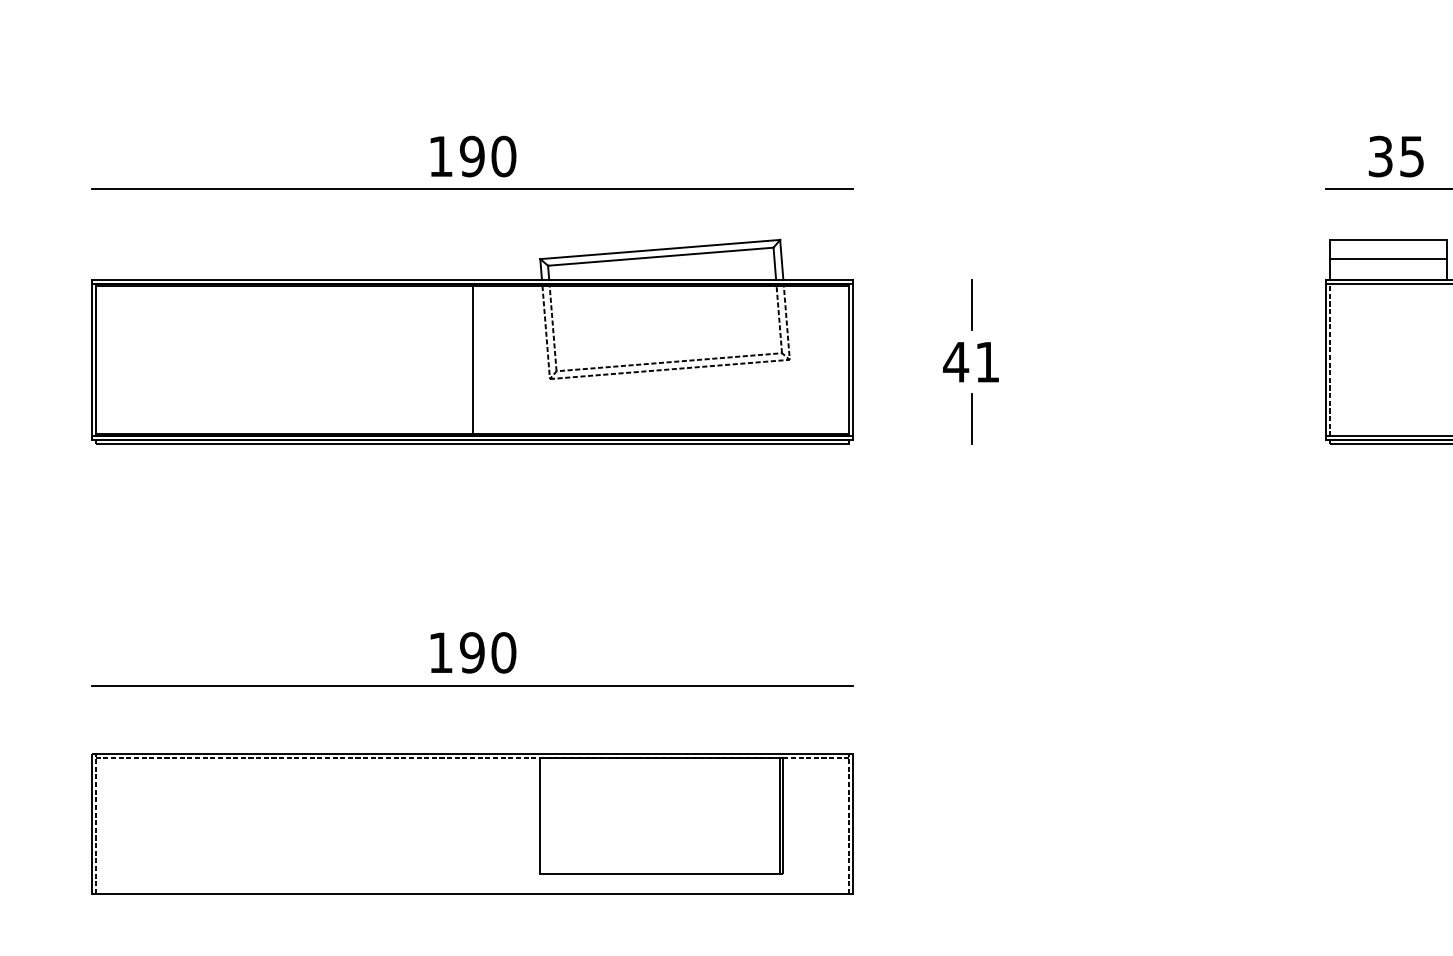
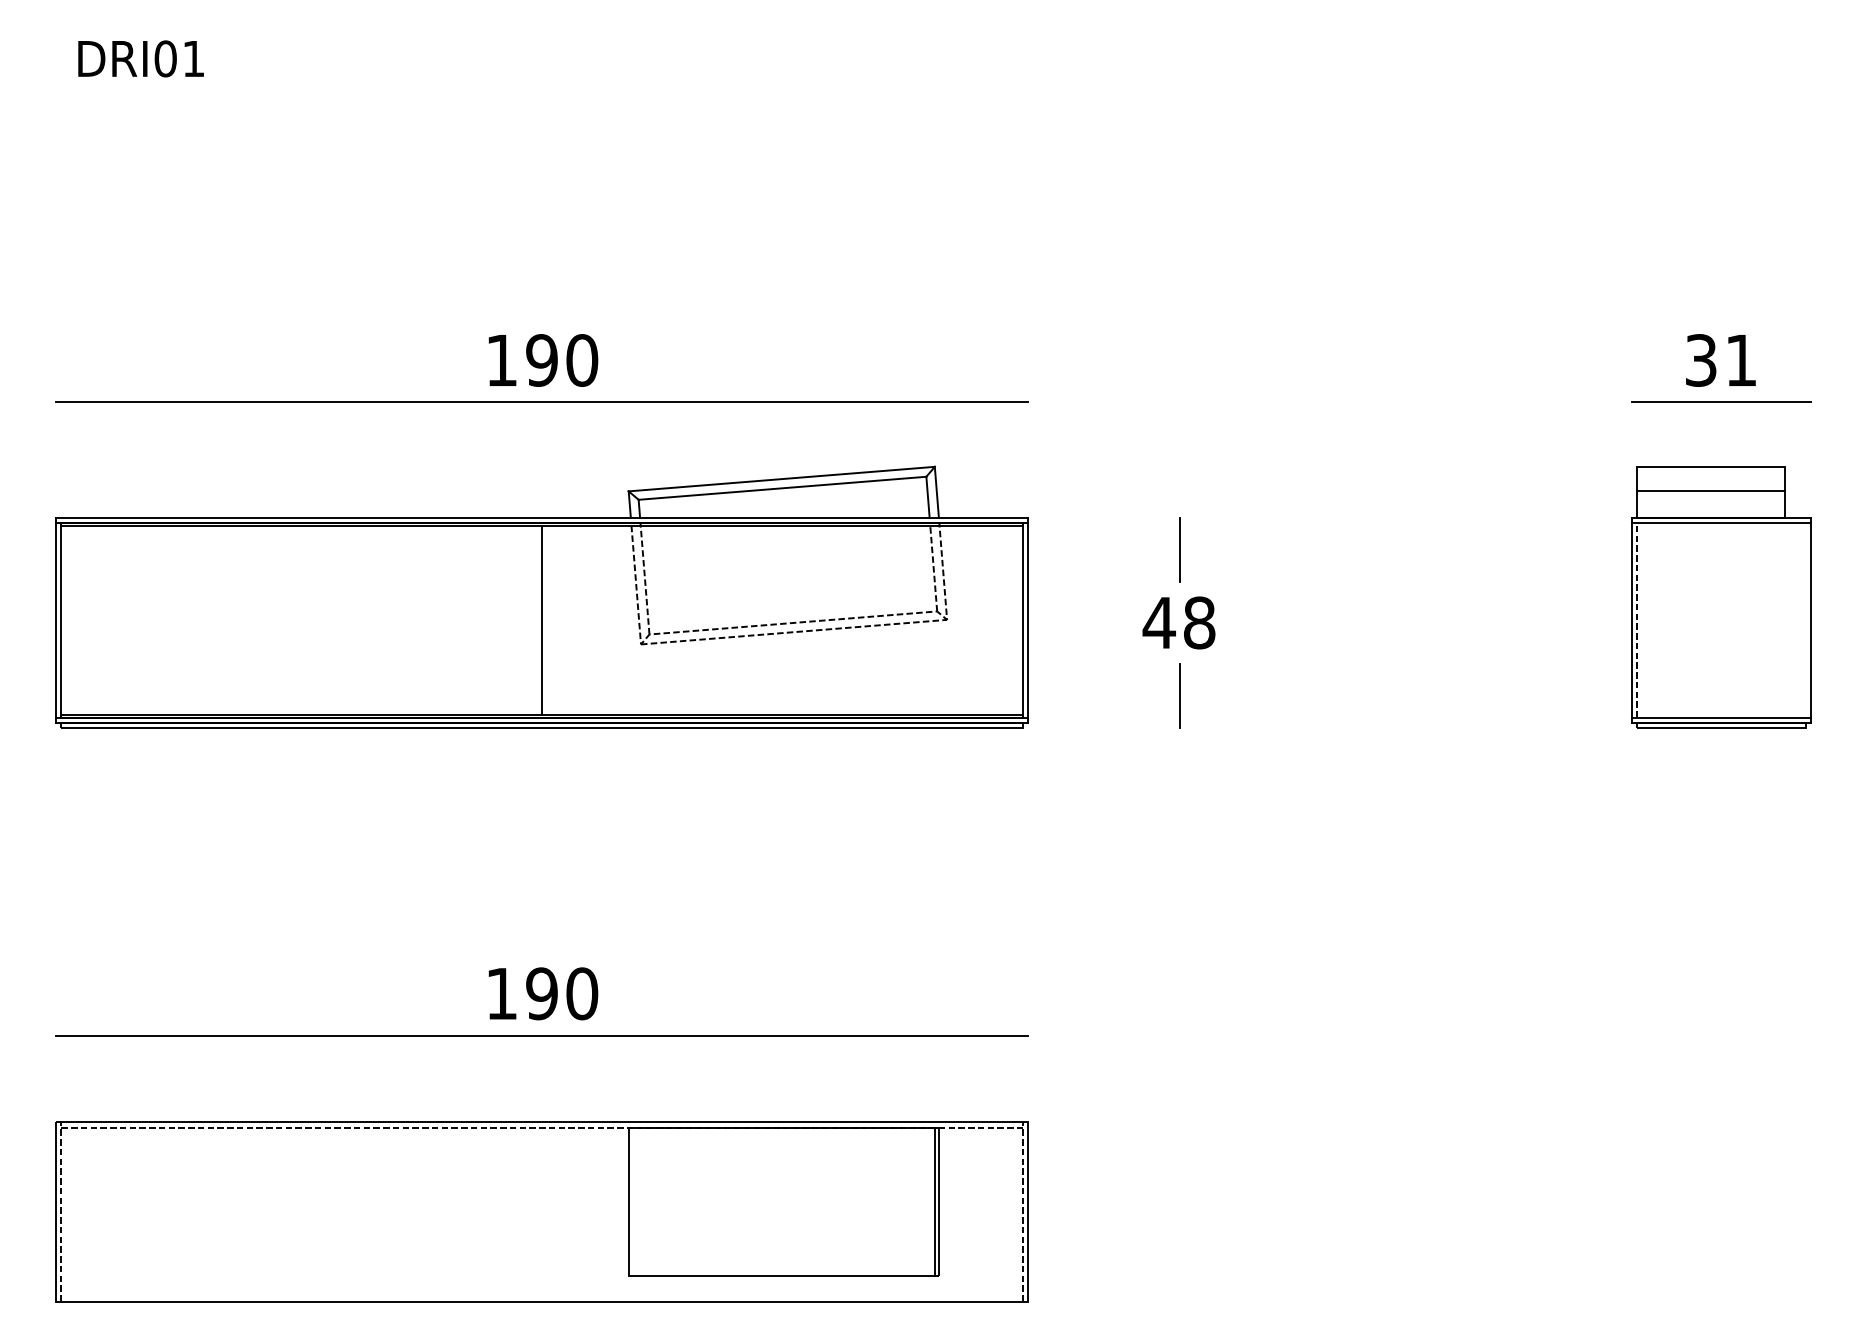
text: (1412, 156) -> (1741, 360), 35 -> 31
text: (987, 361) -> (1199, 622), 41 -> 48

